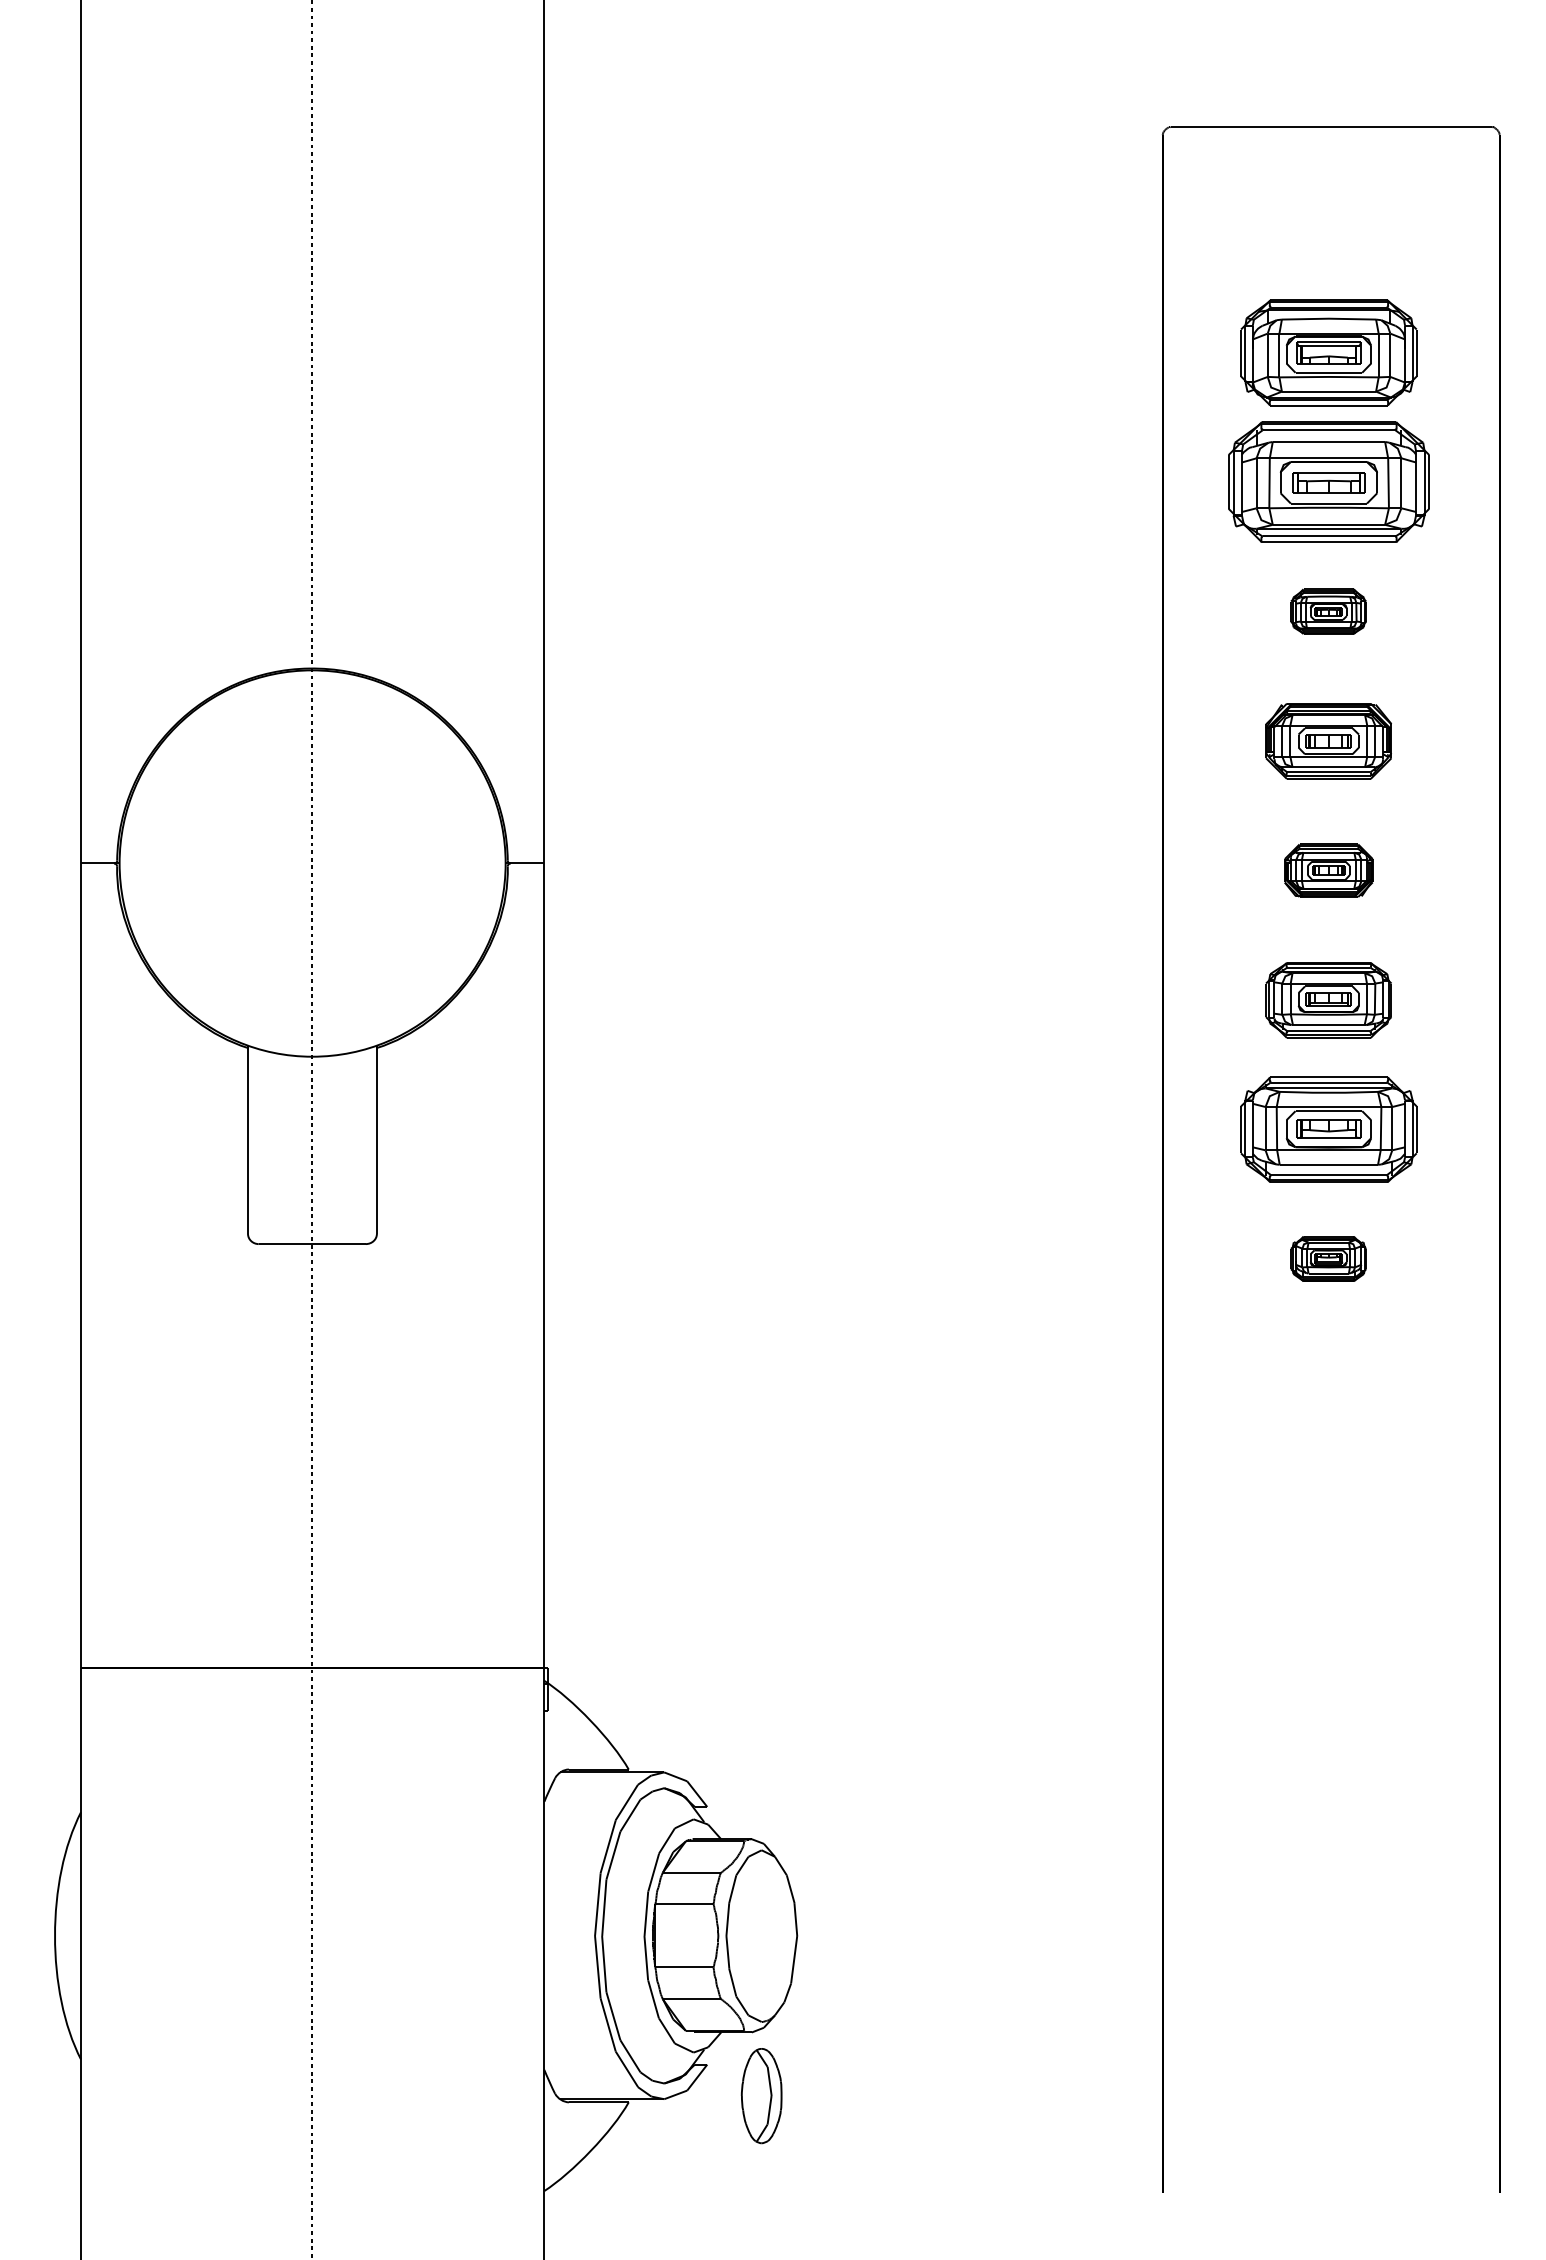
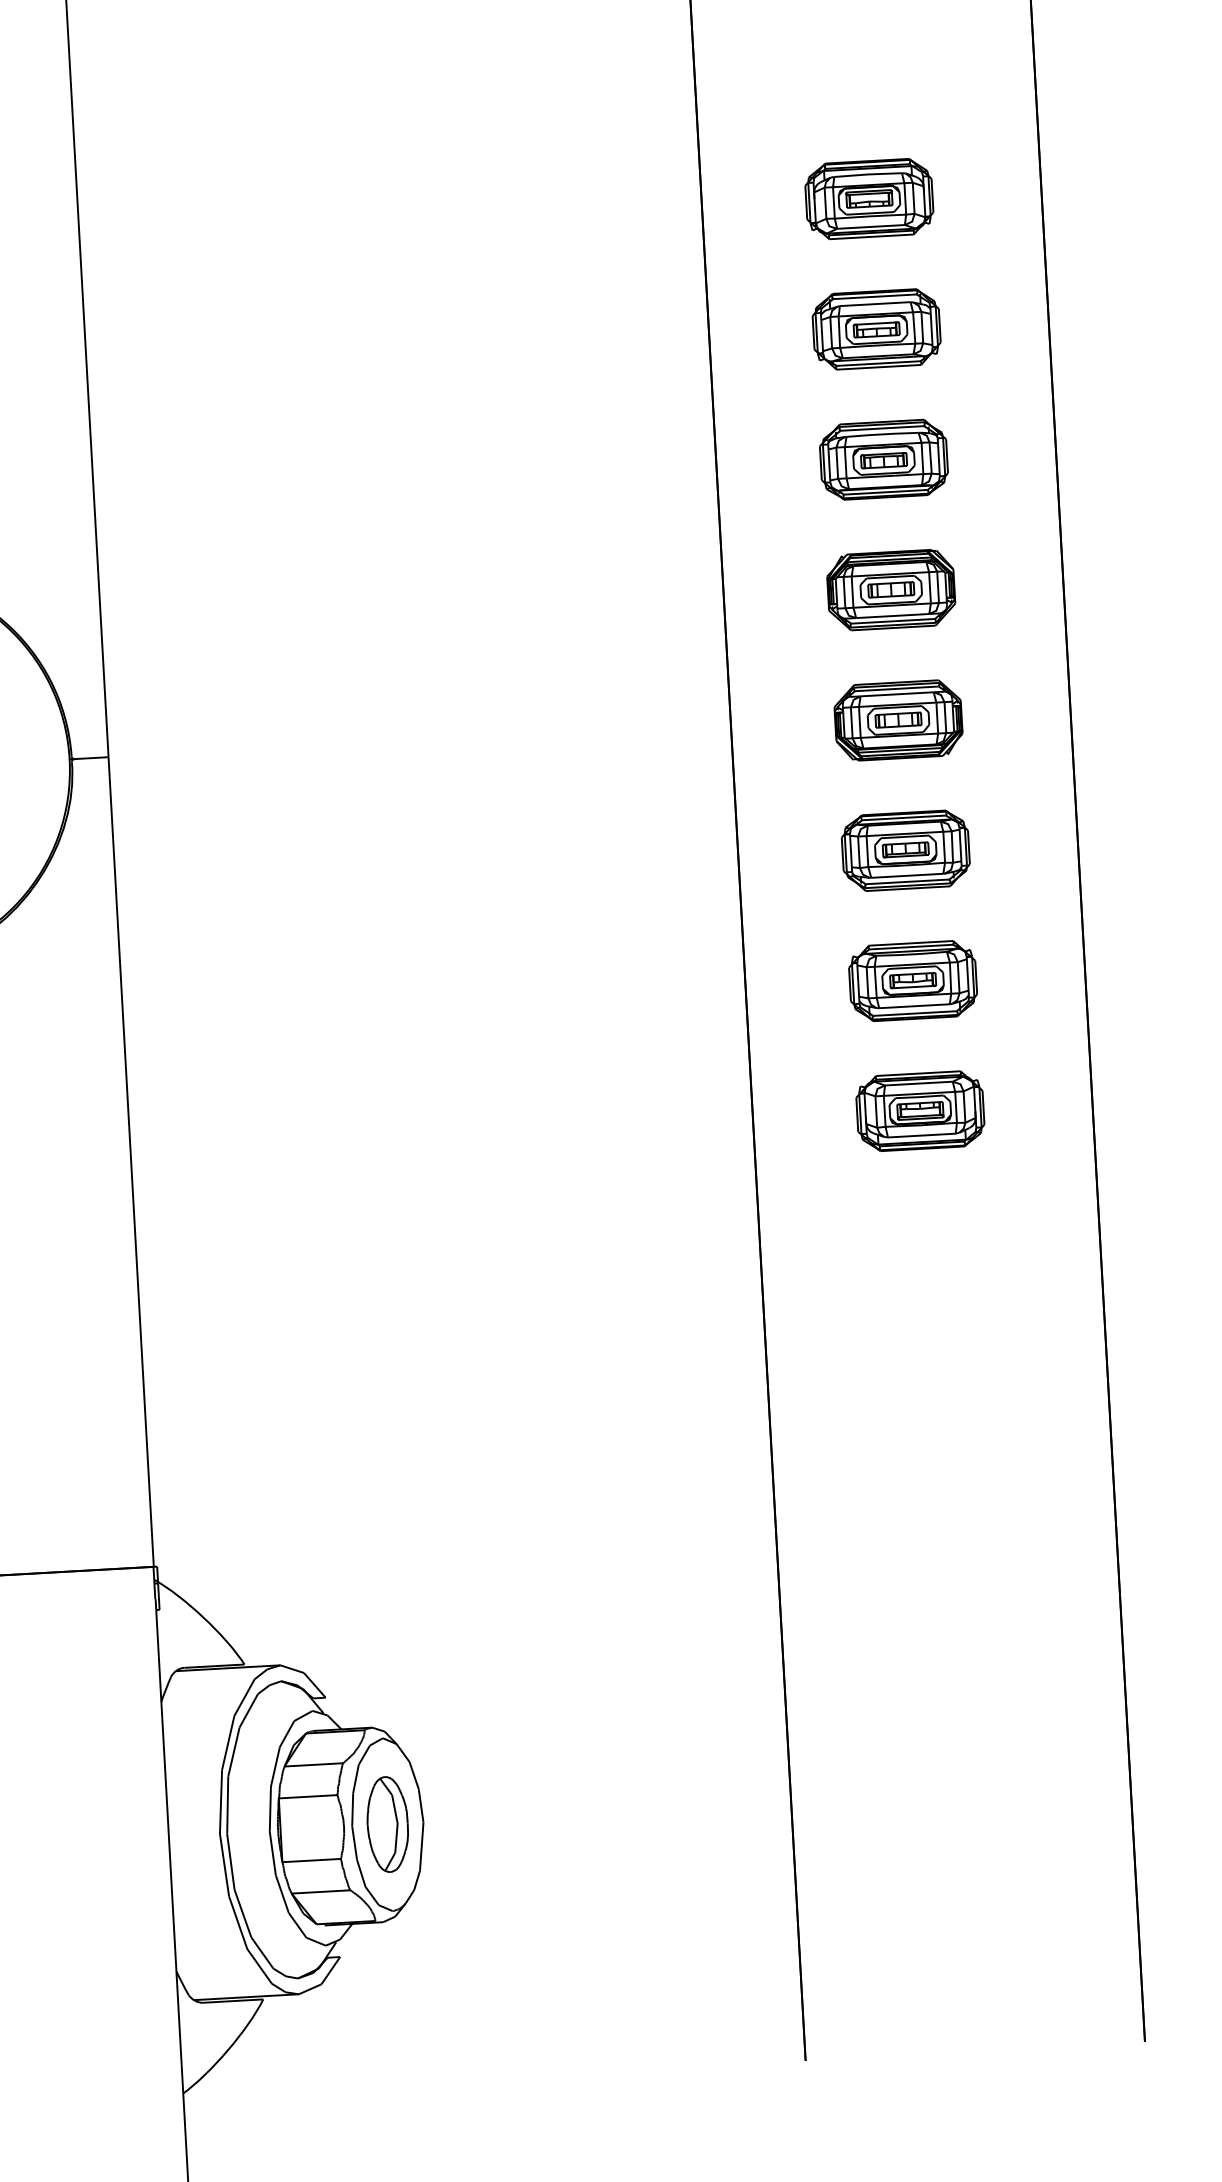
part: (1328, 352) -> (869, 198), size x0.71
part: (1328, 482) -> (876, 329), size x0.62
part: (1328, 611) -> (883, 459), size x1.67
part: (1328, 870) -> (898, 720), size x1.43
part: (1328, 1129) -> (912, 980), size x0.71
part: (1328, 1258) -> (920, 1110), size x1.67
part: (761, 2096) -> (387, 1825), moved

